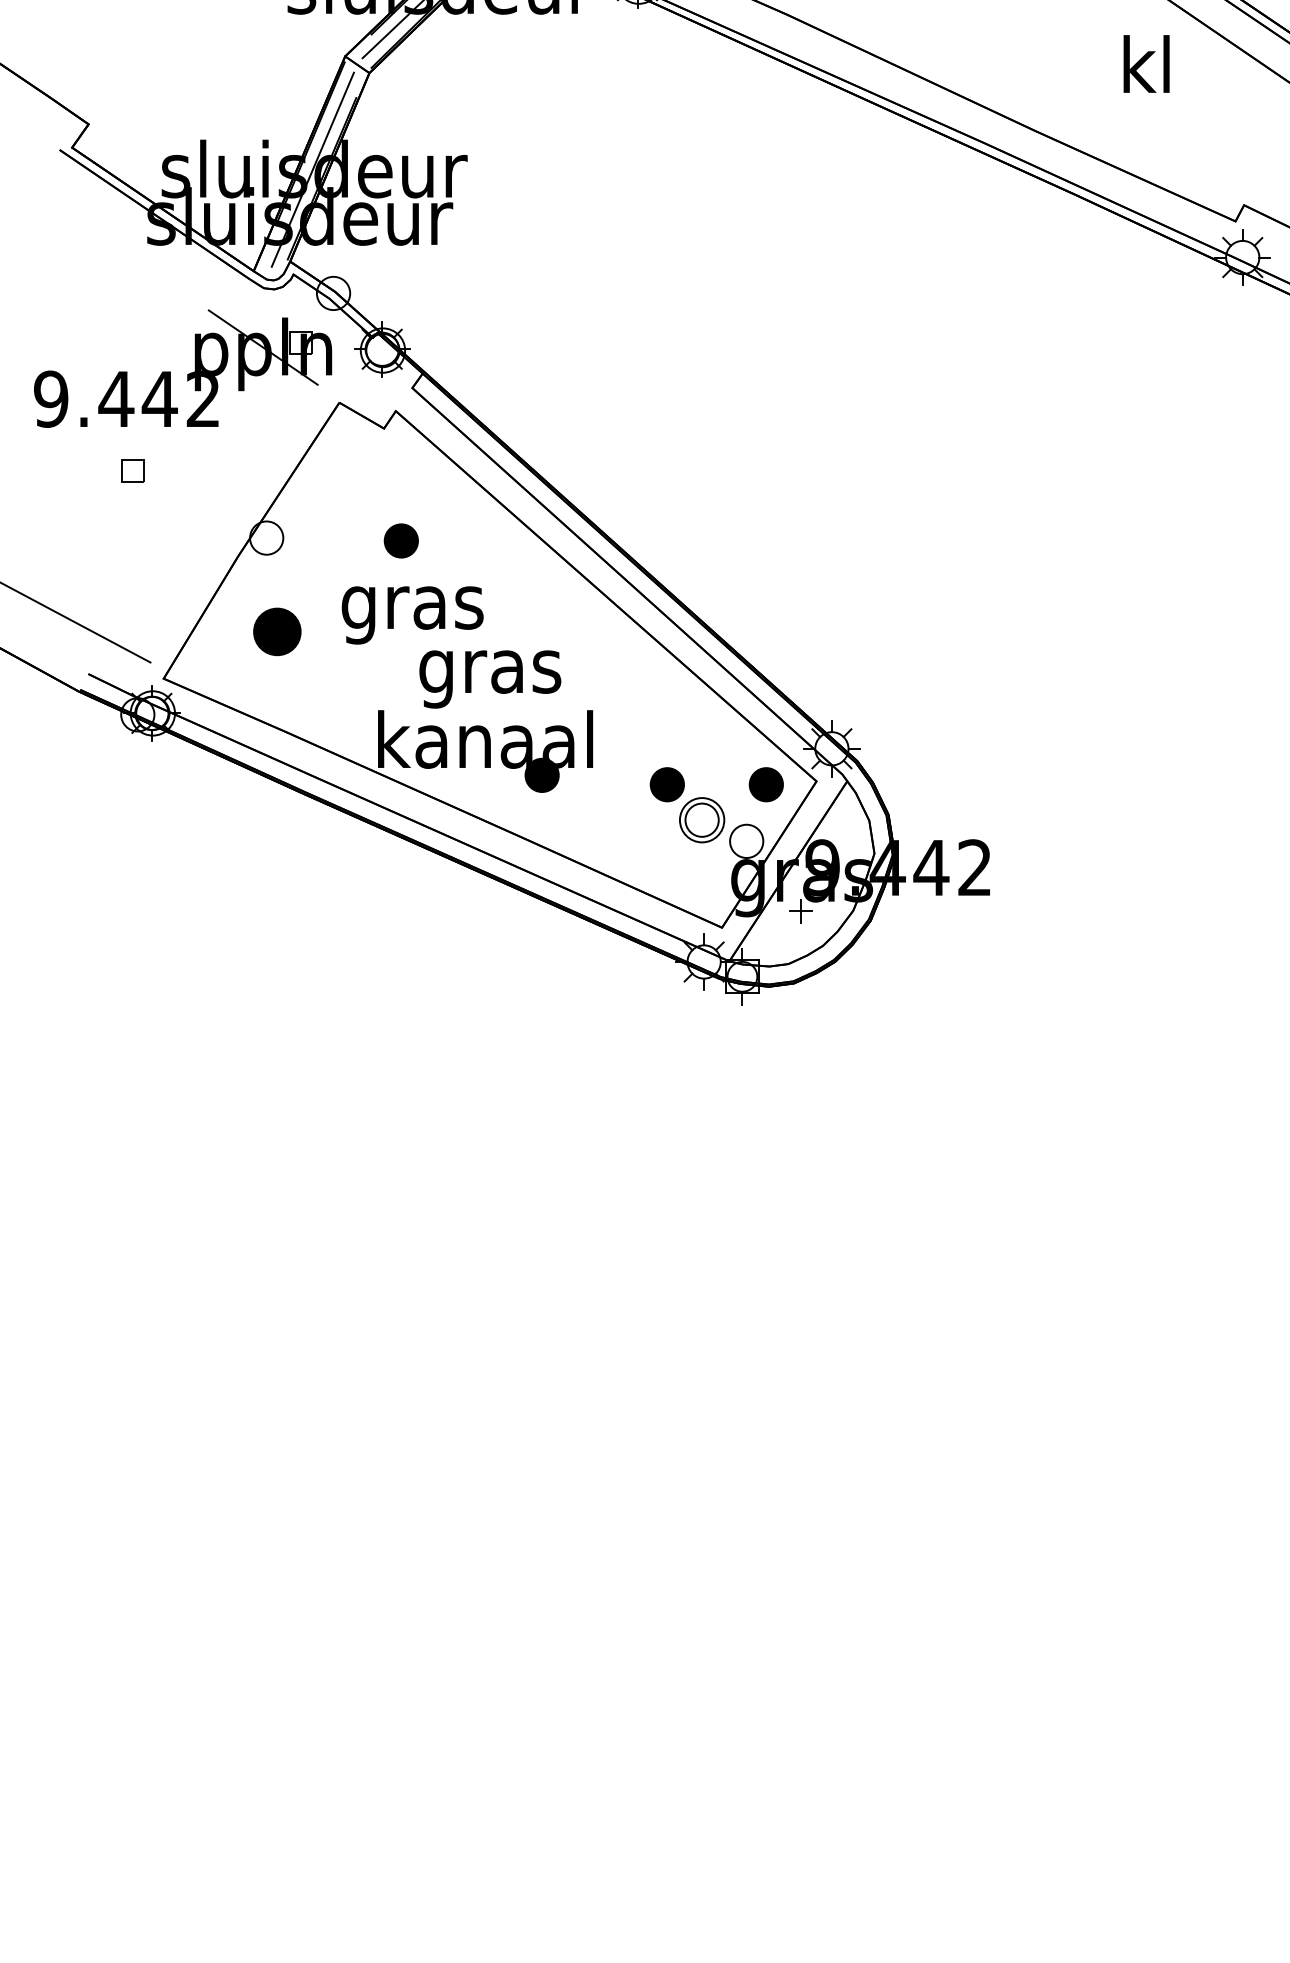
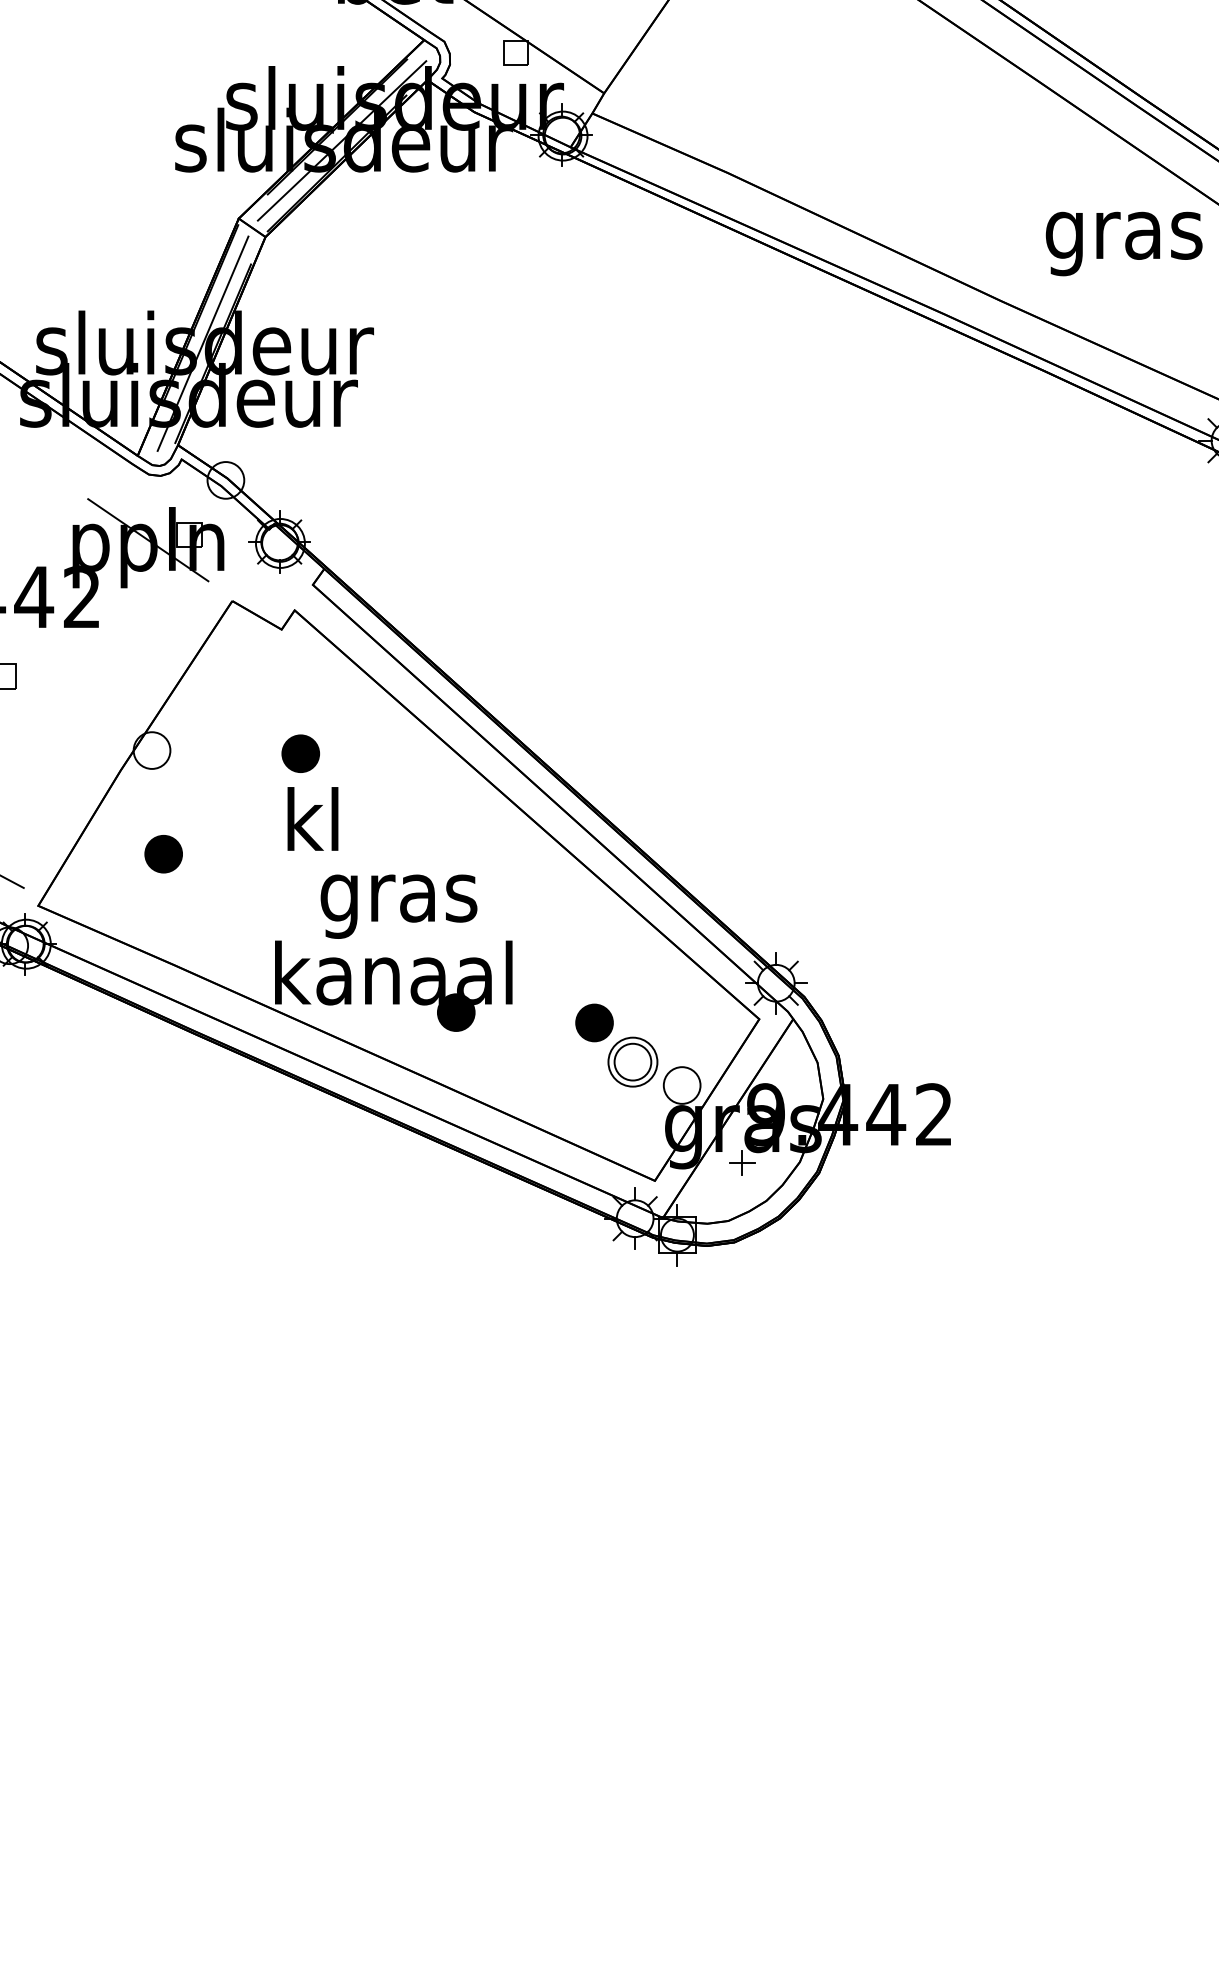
text: (1146, 71) -> (1123, 235), kl -> gras
text: (412, 607) -> (313, 827), gras -> kl
part: (276, 631) -> (162, 853), size x0.71
part: (765, 784) -> (702, 1022), removed

